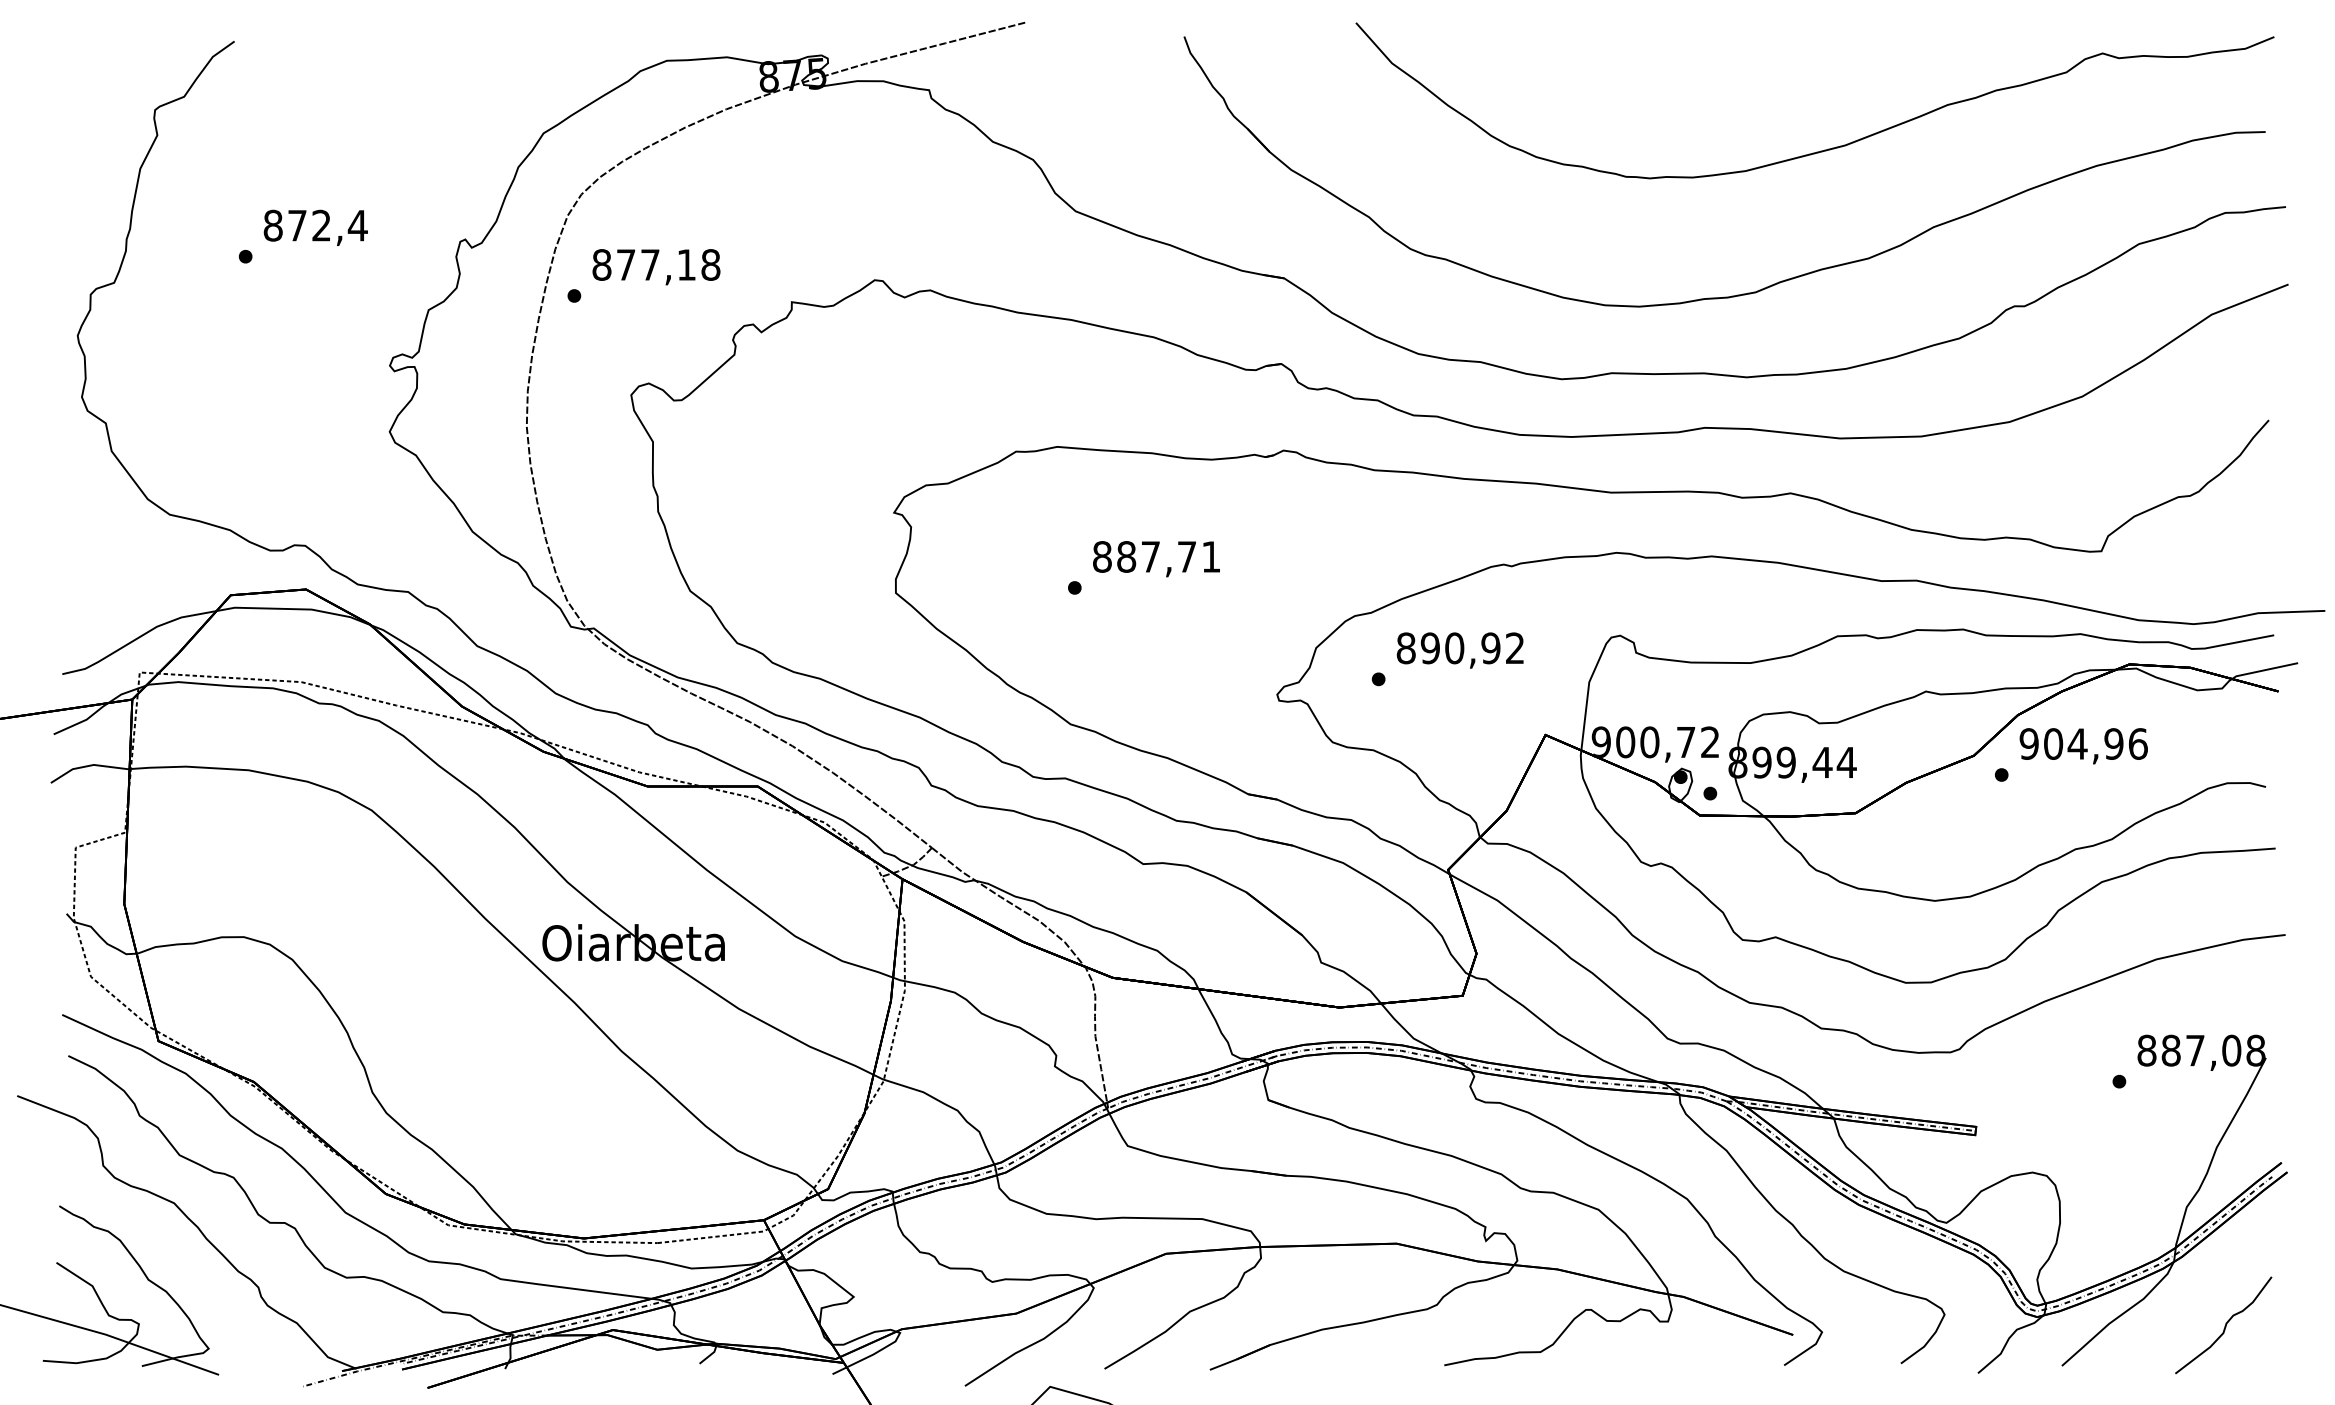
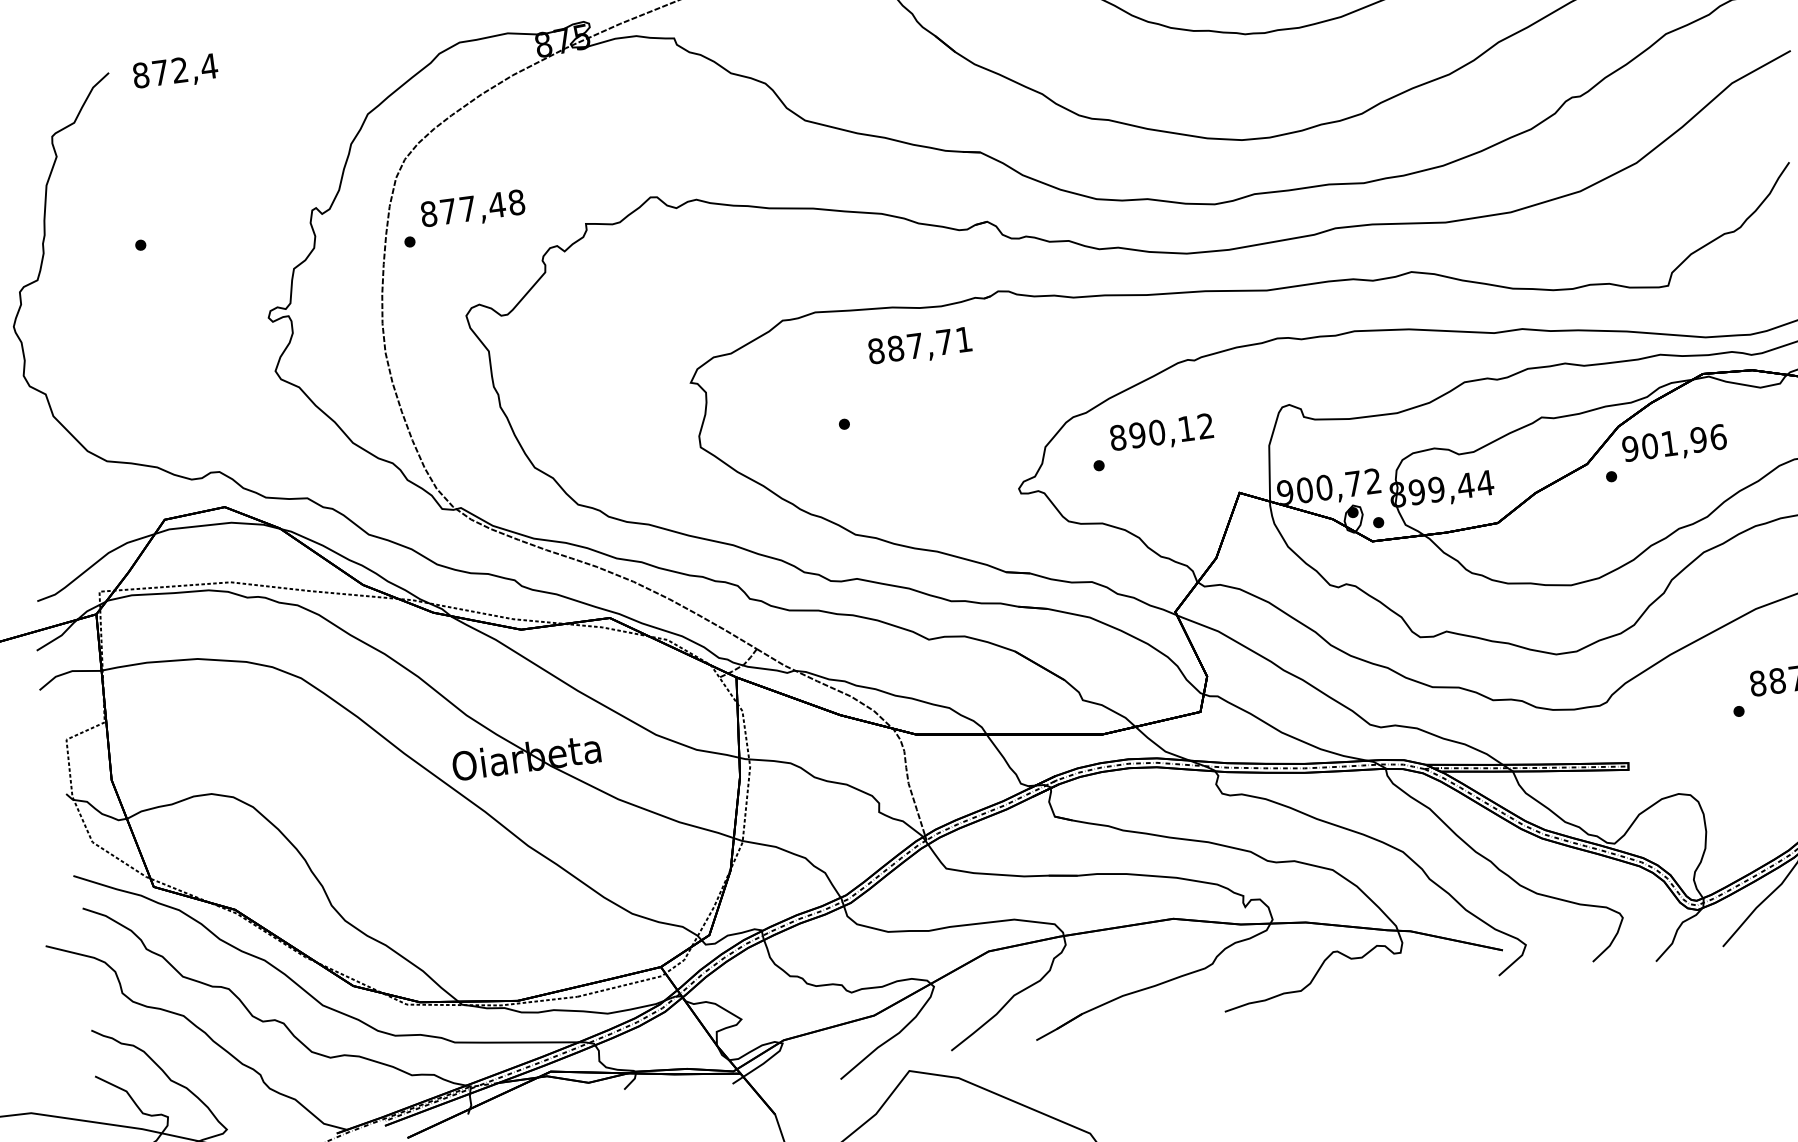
text: (315, 227) -> (175, 72), moved
text: (686, 264) -> (497, 204), 877,18 -> 877,48
text: (1156, 559) -> (920, 347), moved
text: (1490, 648) -> (1186, 428), 890,92 -> 890,12
text: (2077, 743) -> (1669, 443), 904,96 -> 901,96

